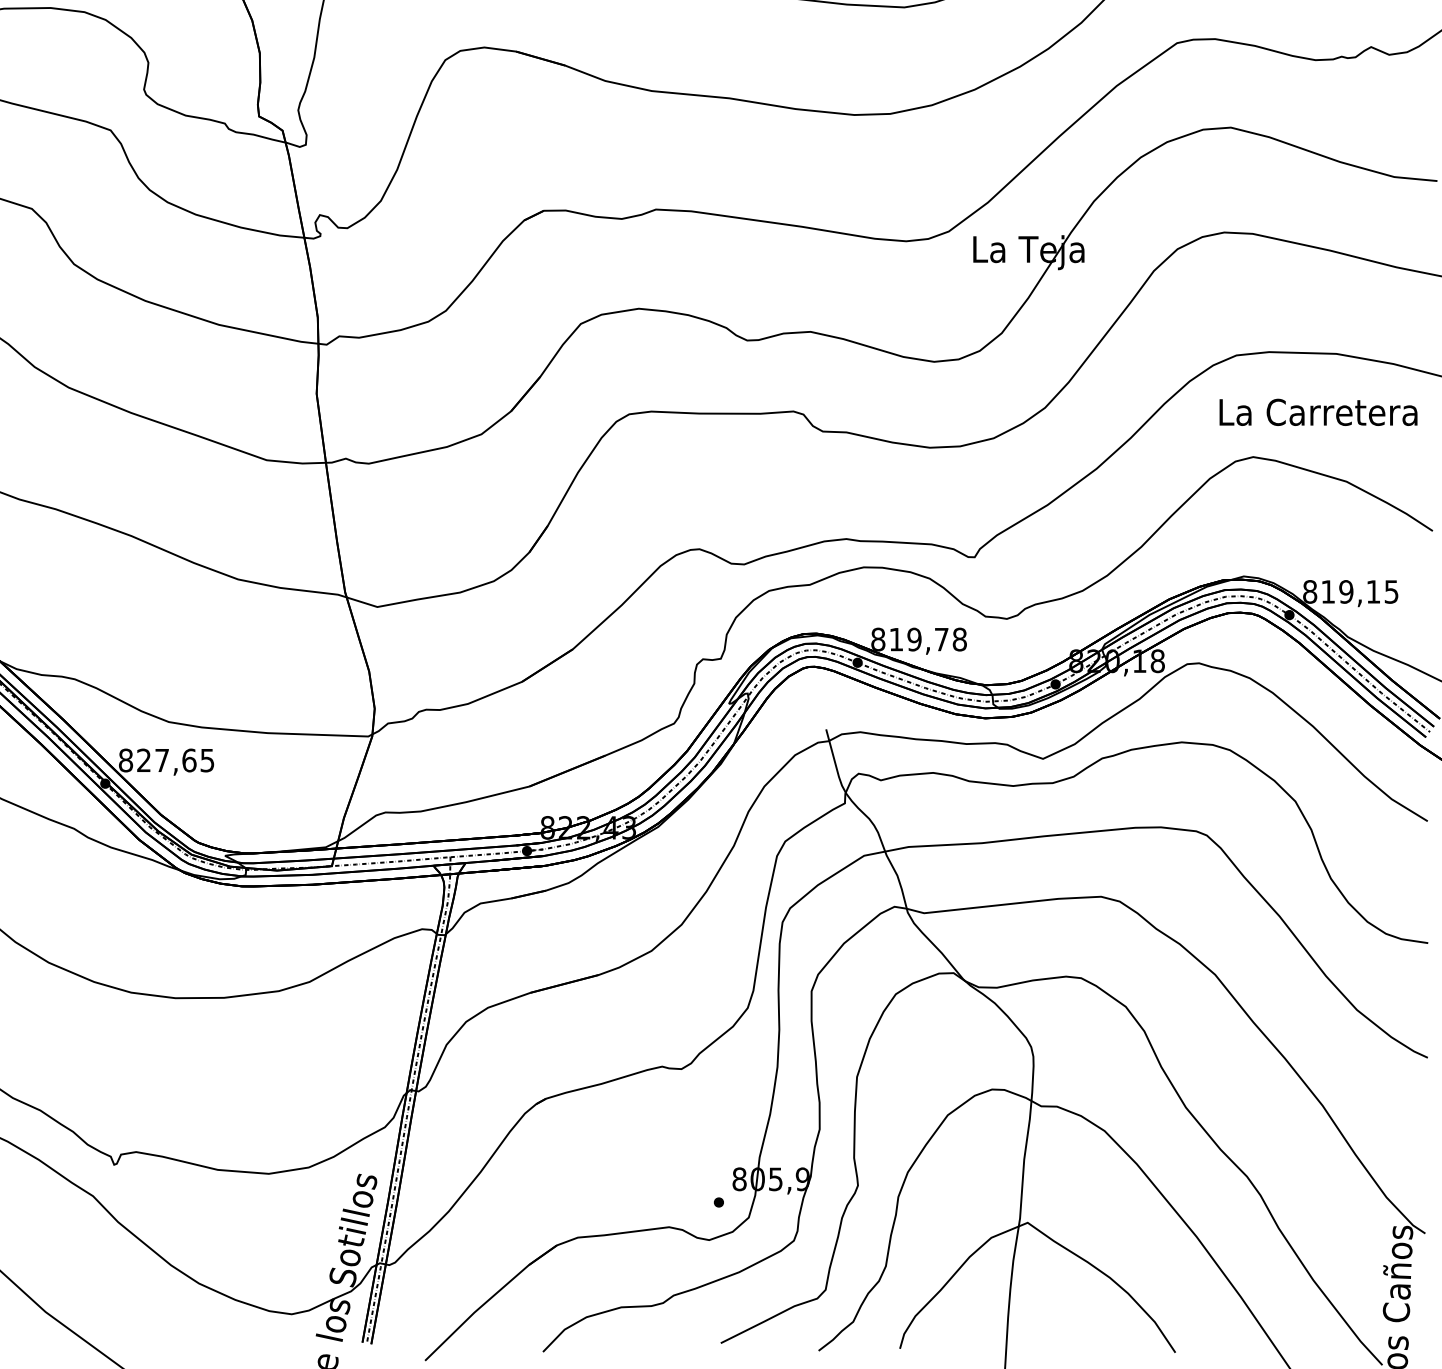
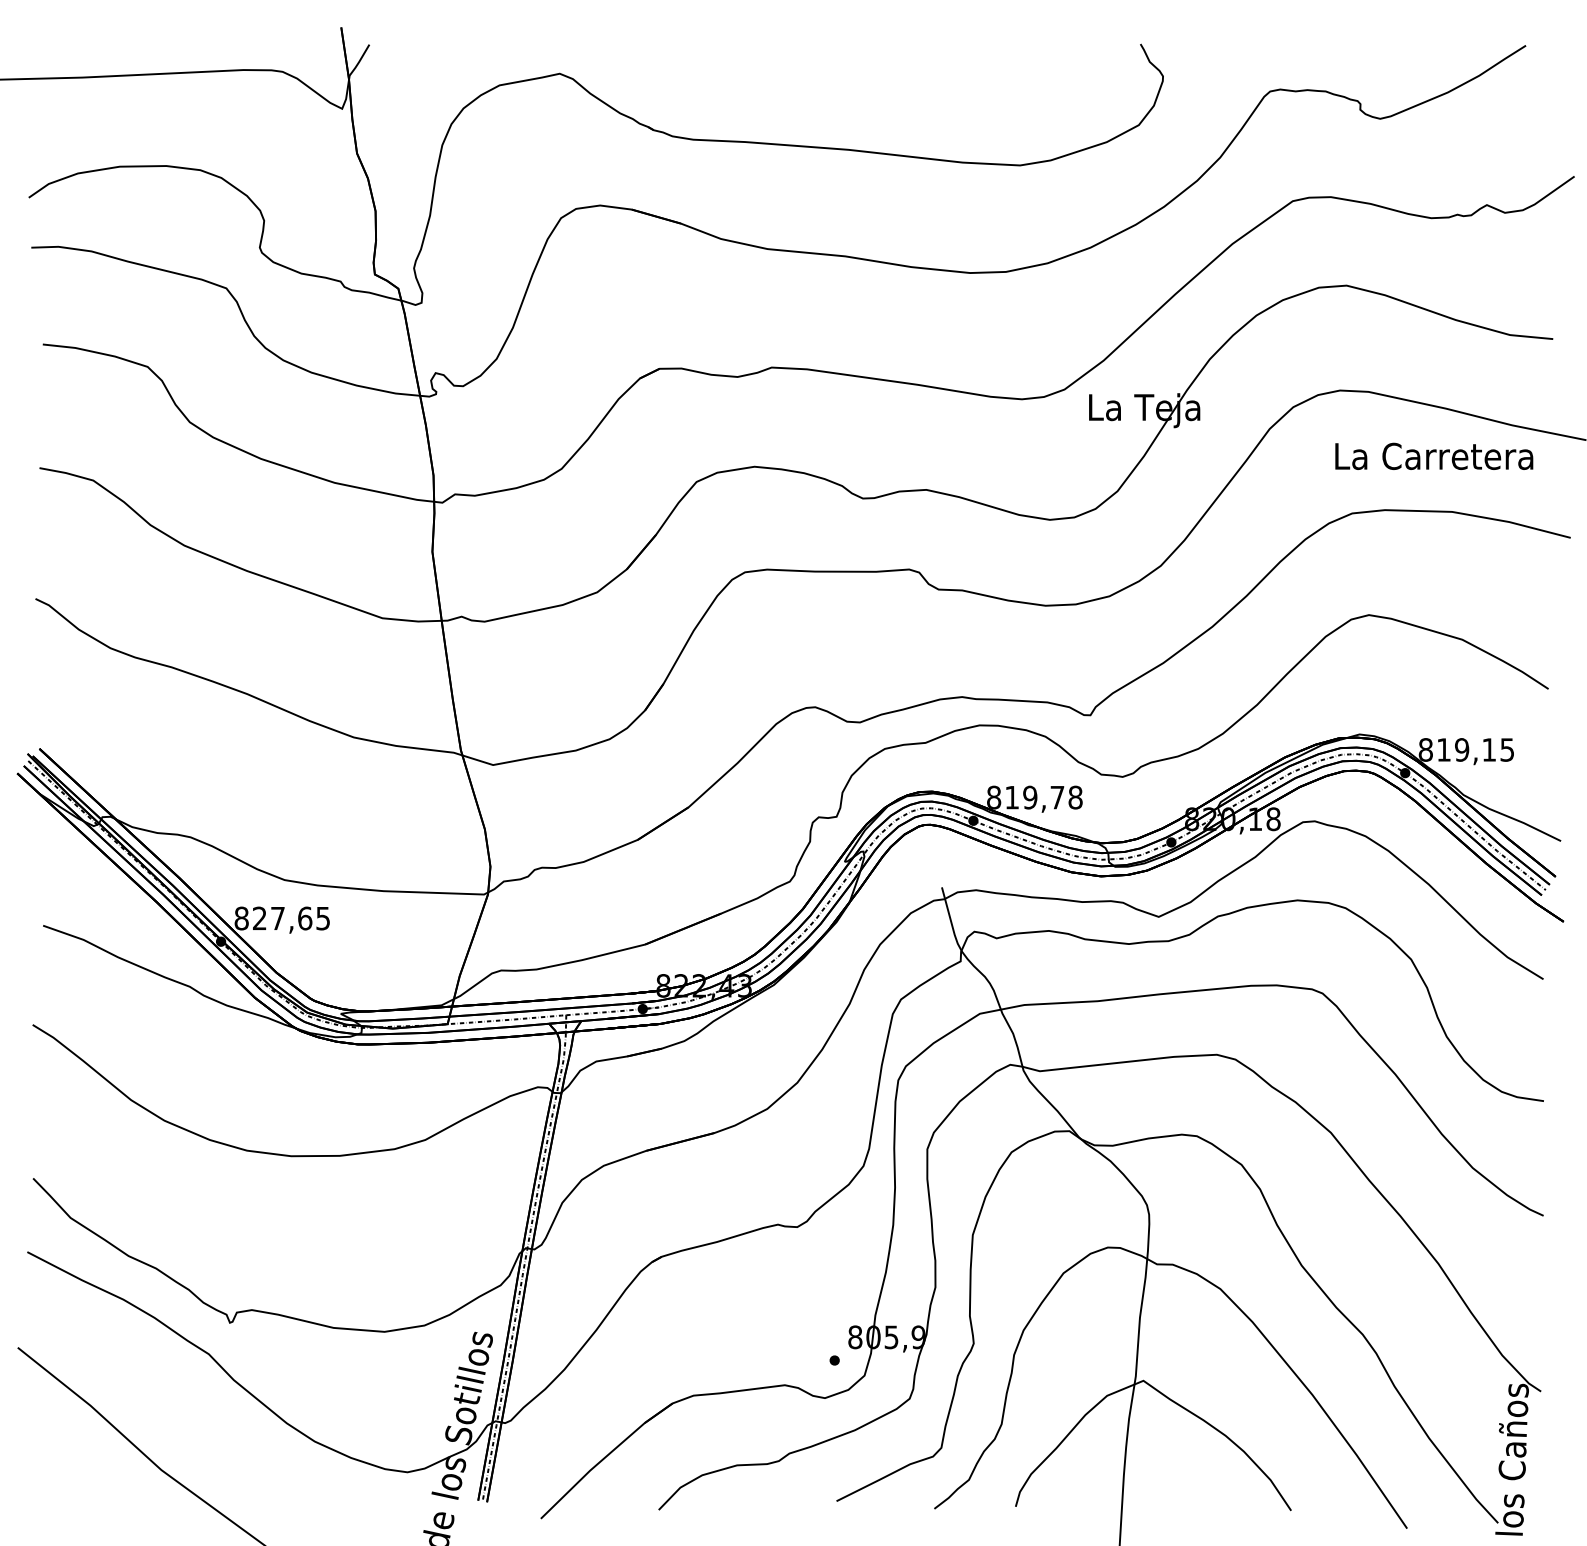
text: (1318, 411) -> (1434, 455), moved

